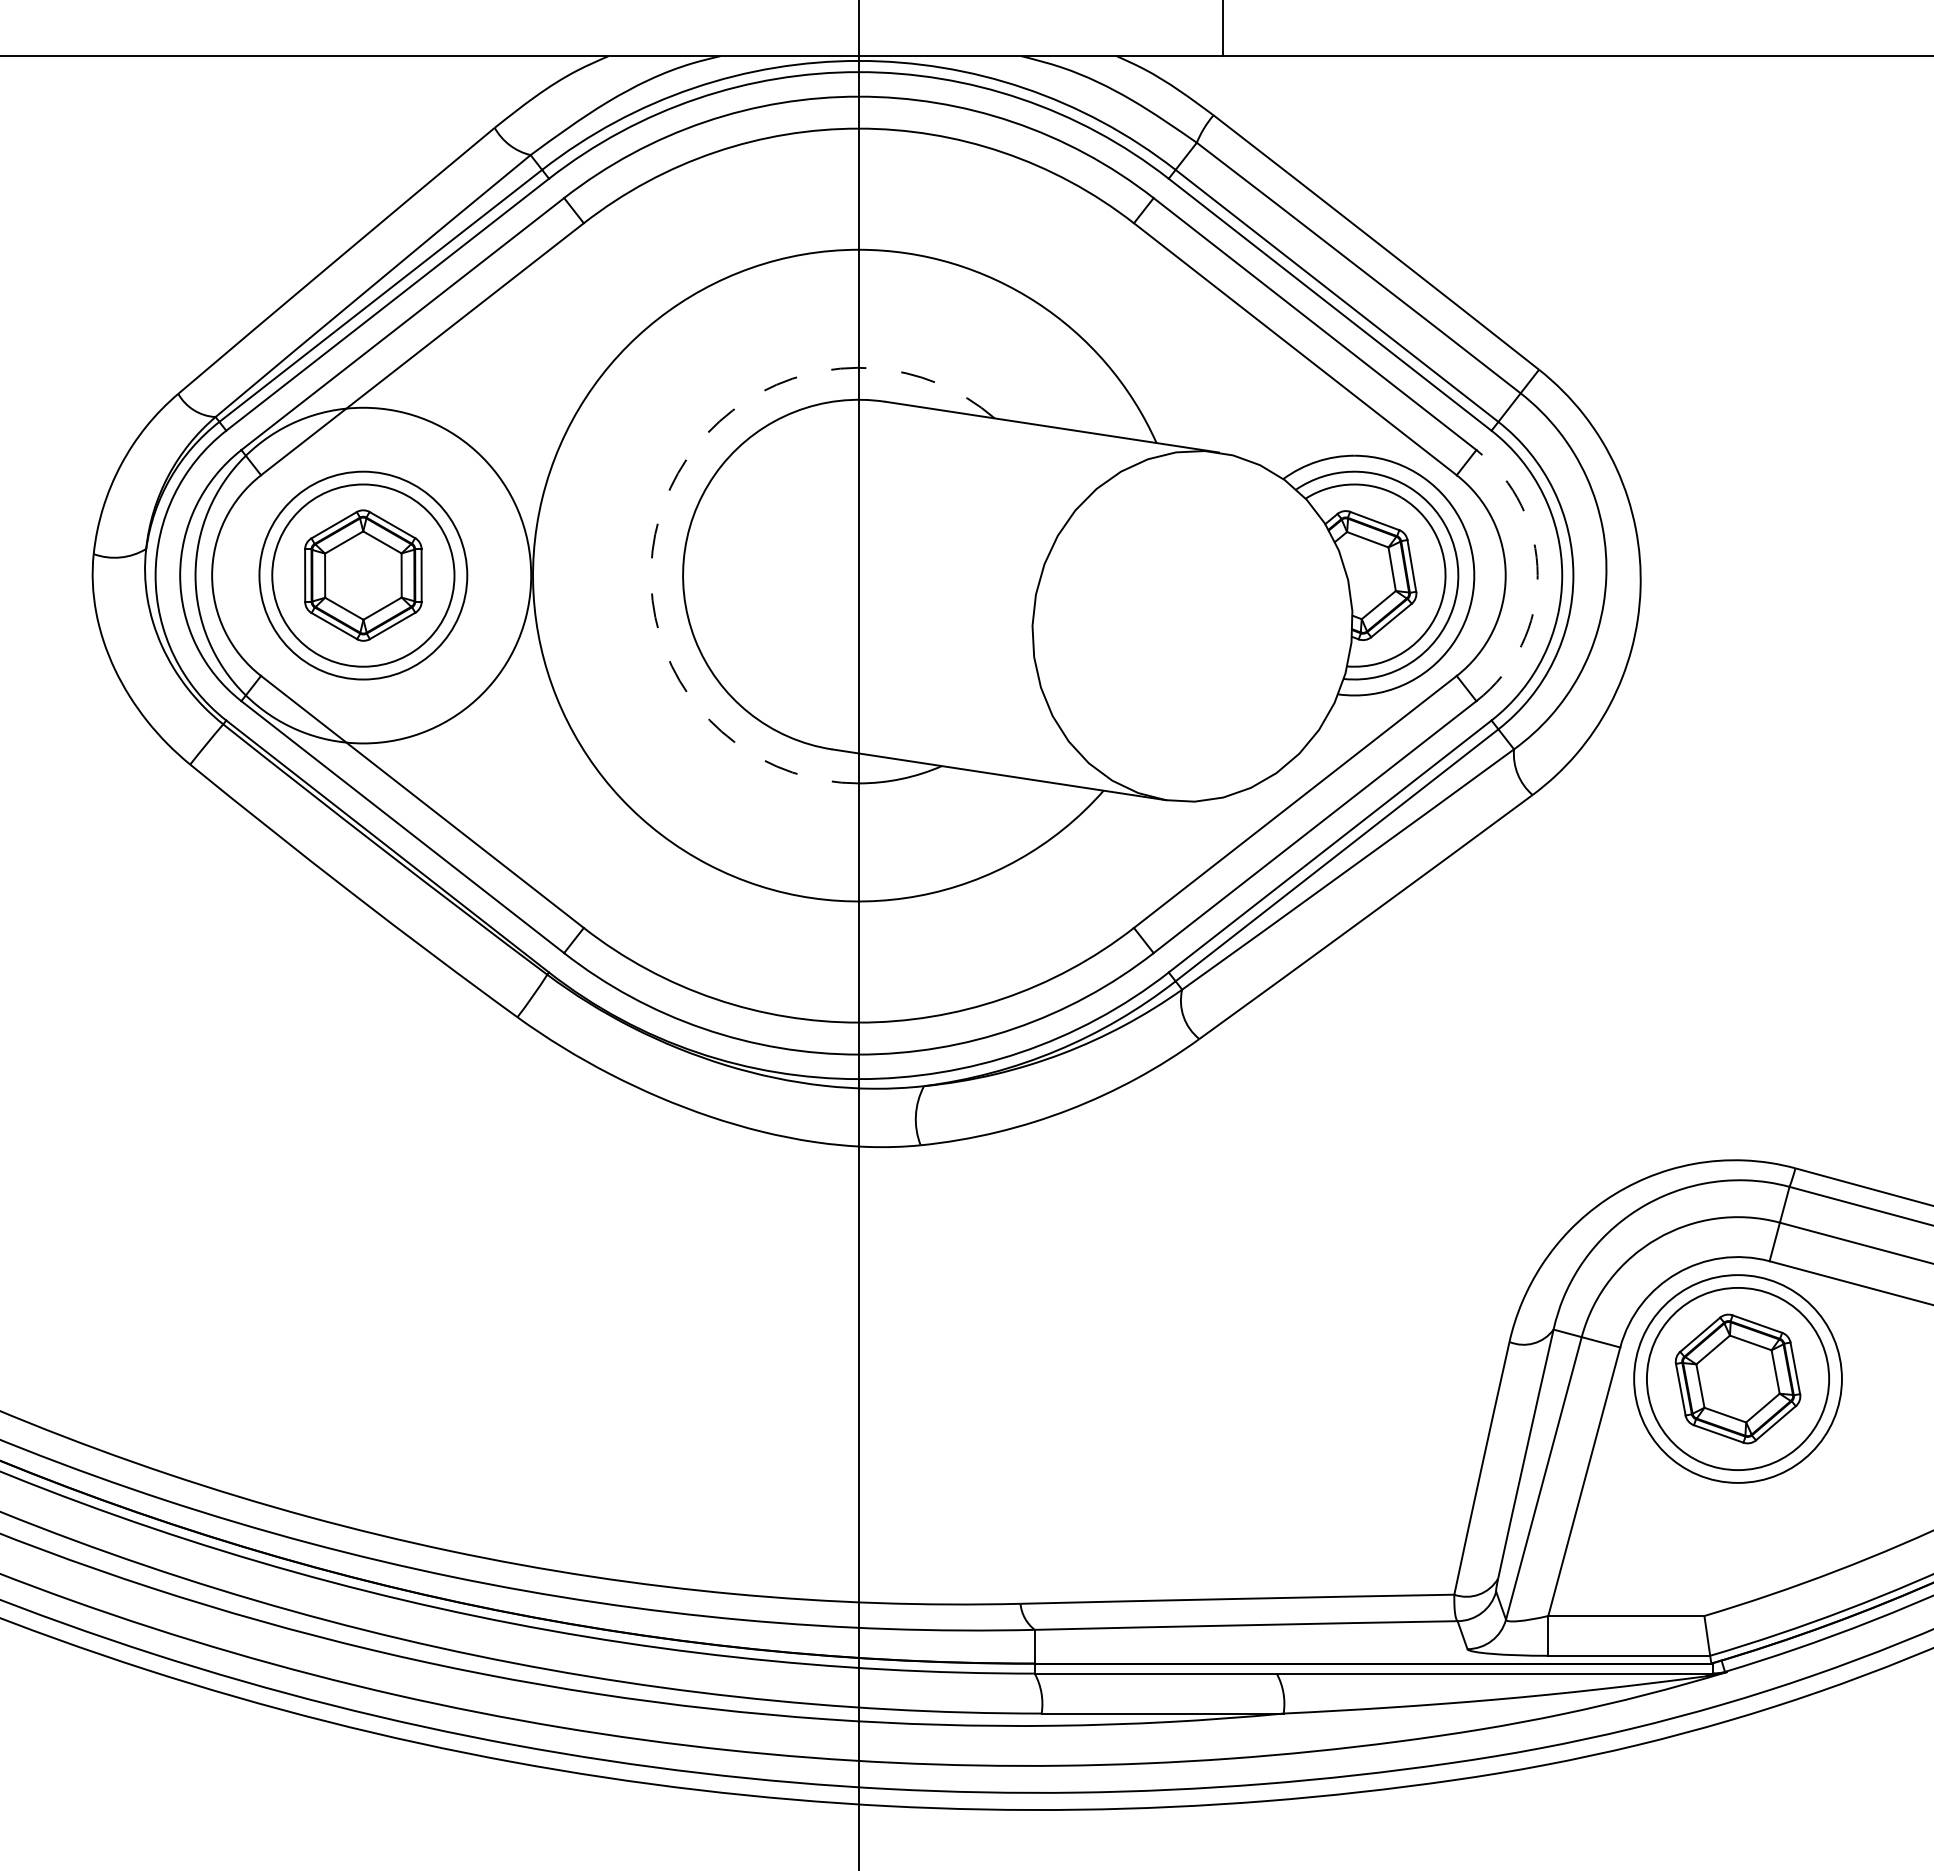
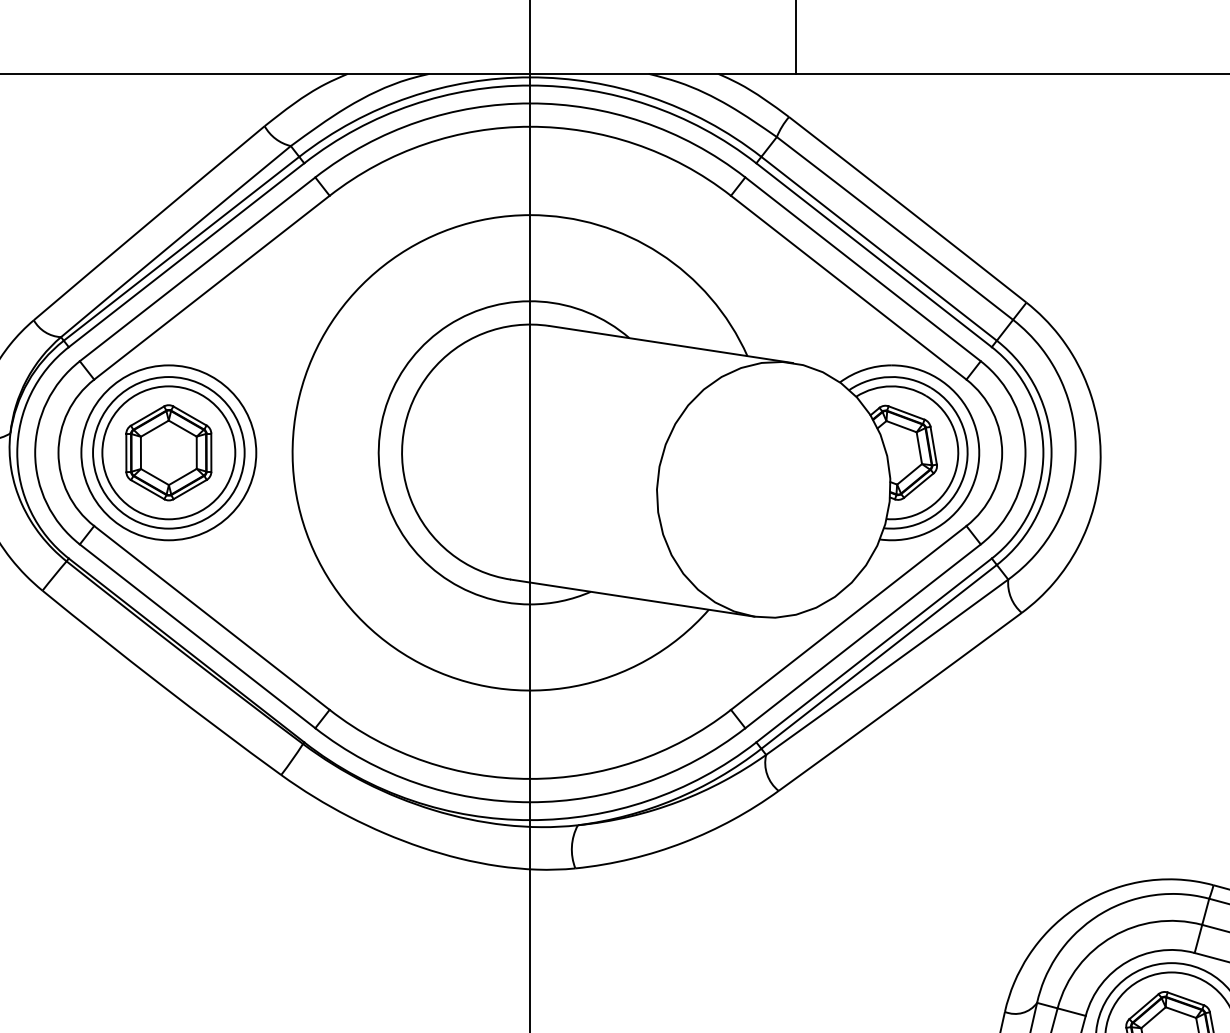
arc: (664, 503) -> (388, 400), dashed -> solid
circle: (363, 575) -> (168, 452), size x0.71
arc: (1537, 575) -> (1025, 452), dashed -> solid

